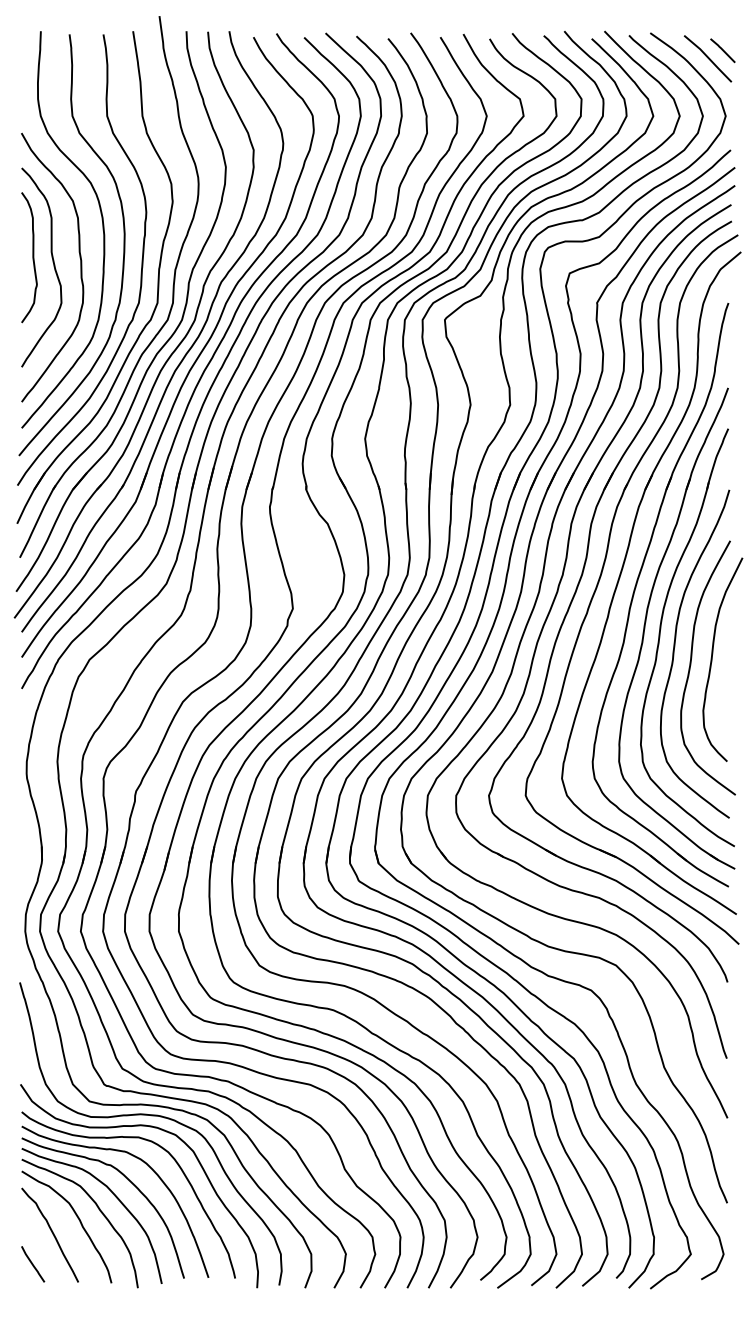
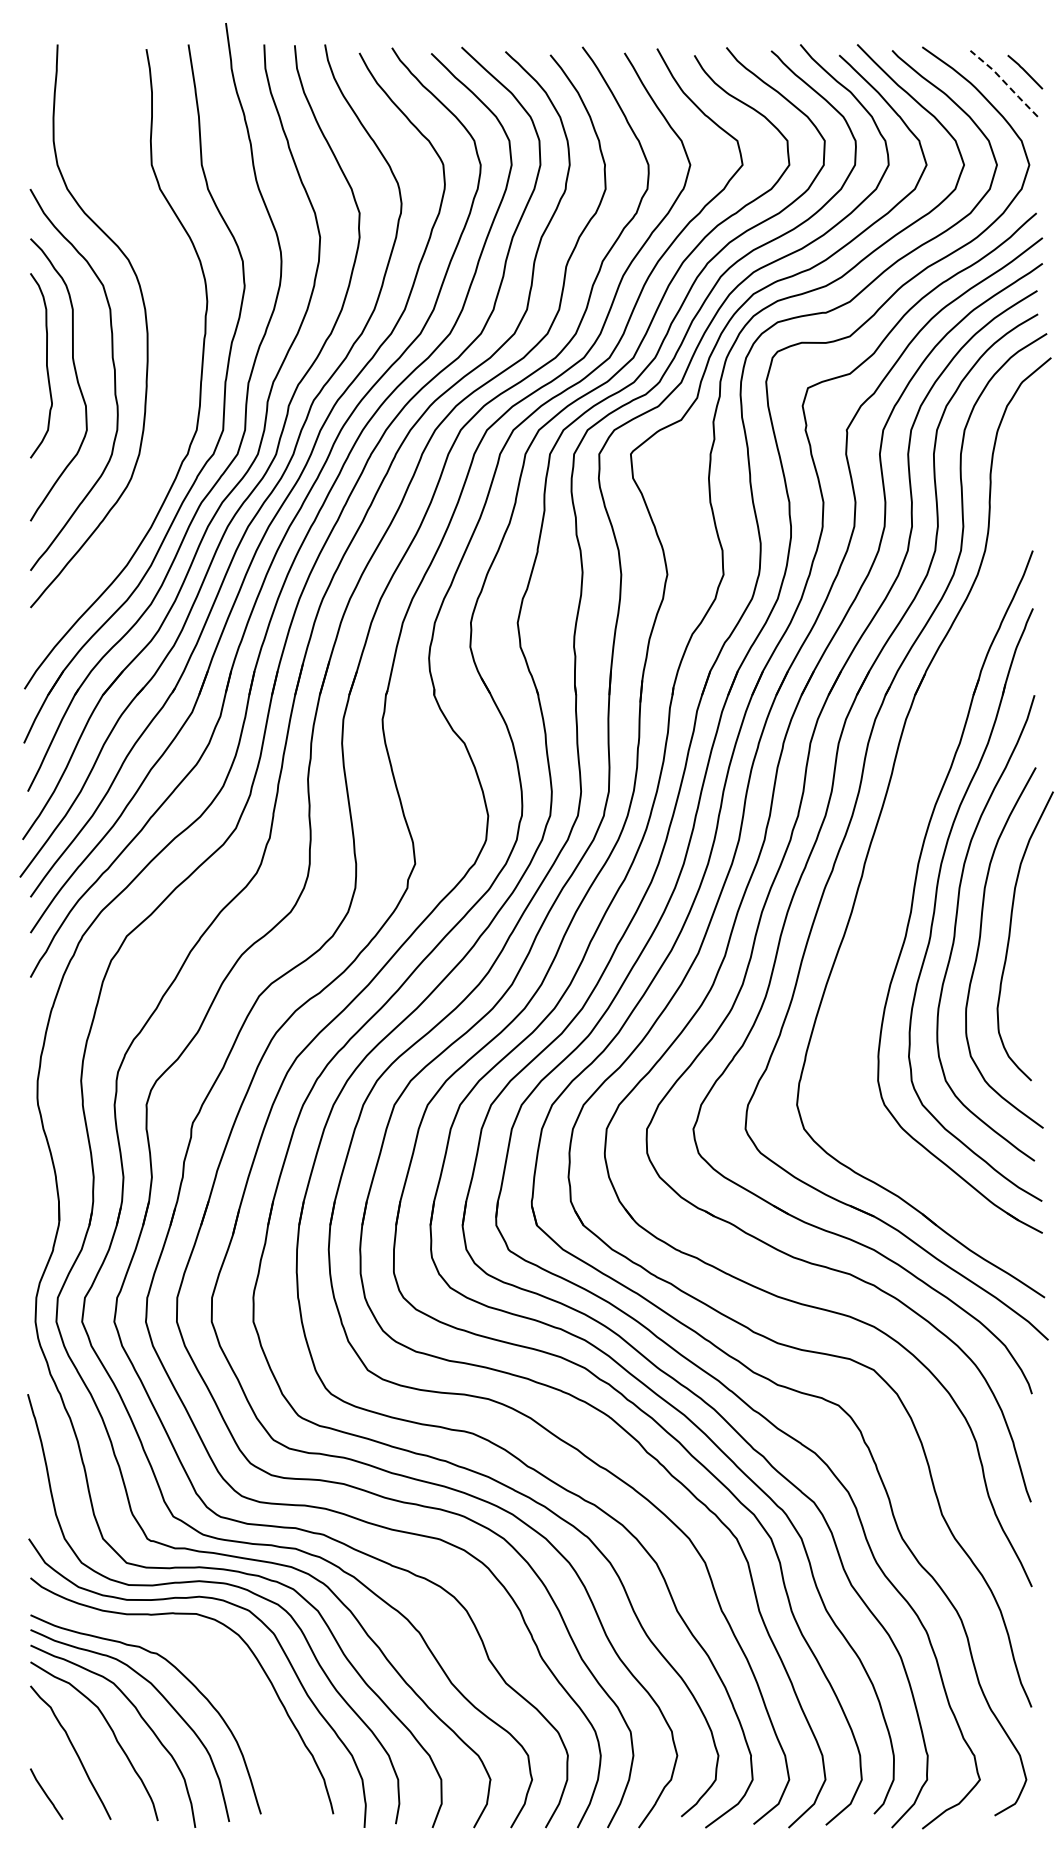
line: (708, 58) -> (1005, 82), solid -> dashed
curve: (123, 245) -> (175, 348), removed
part: (636, 587) -> (902, 833), removed
curve: (149, 1167) -> (211, 1656), removed

